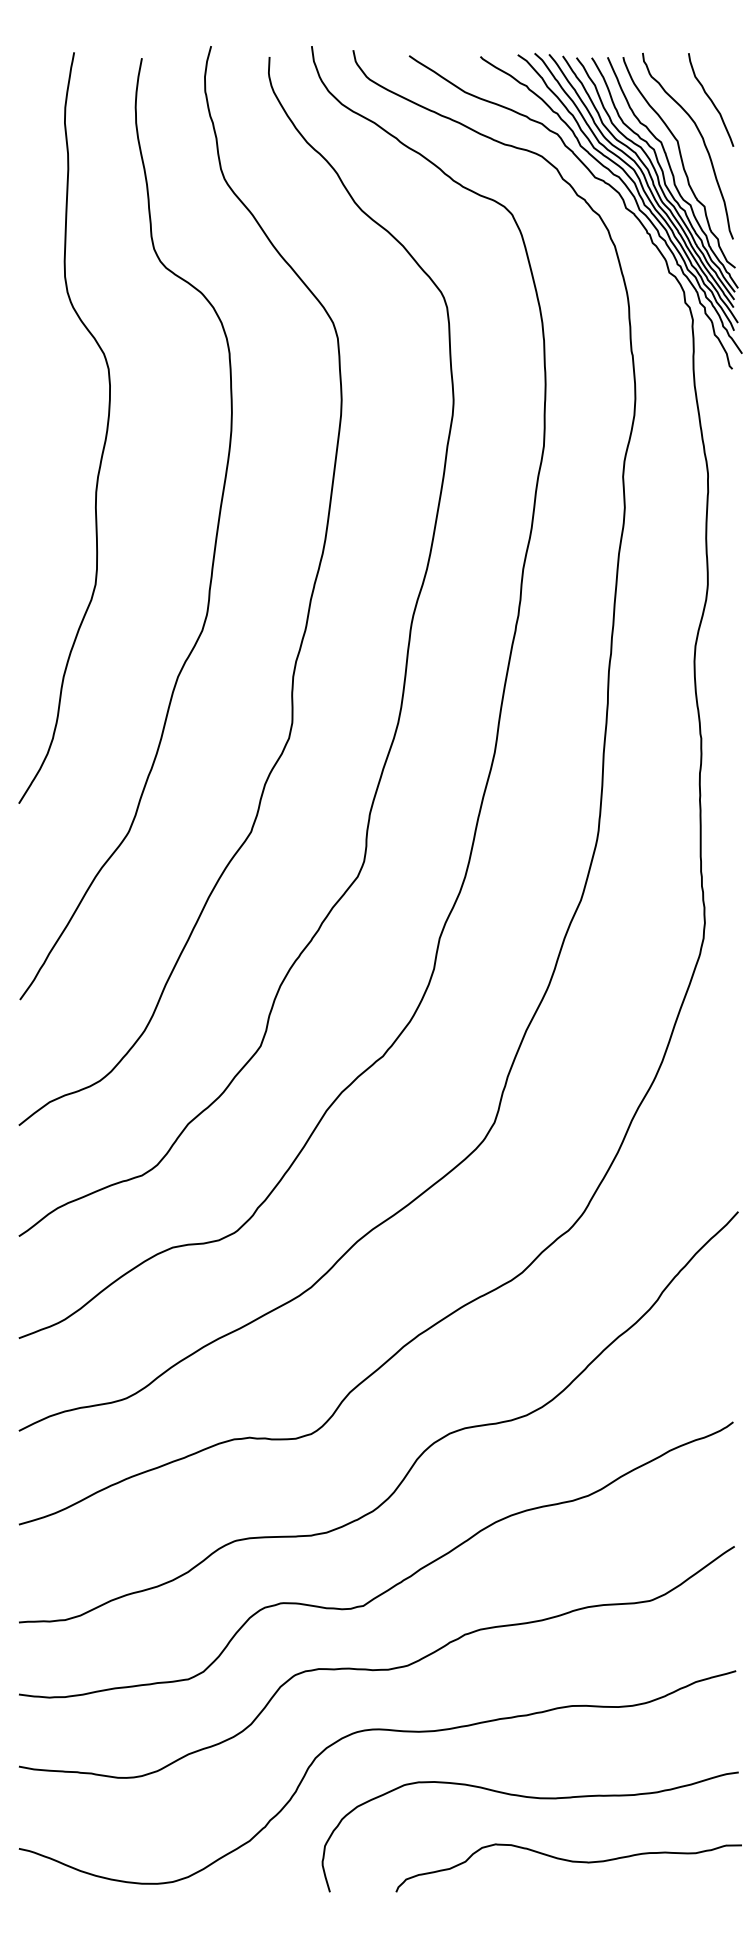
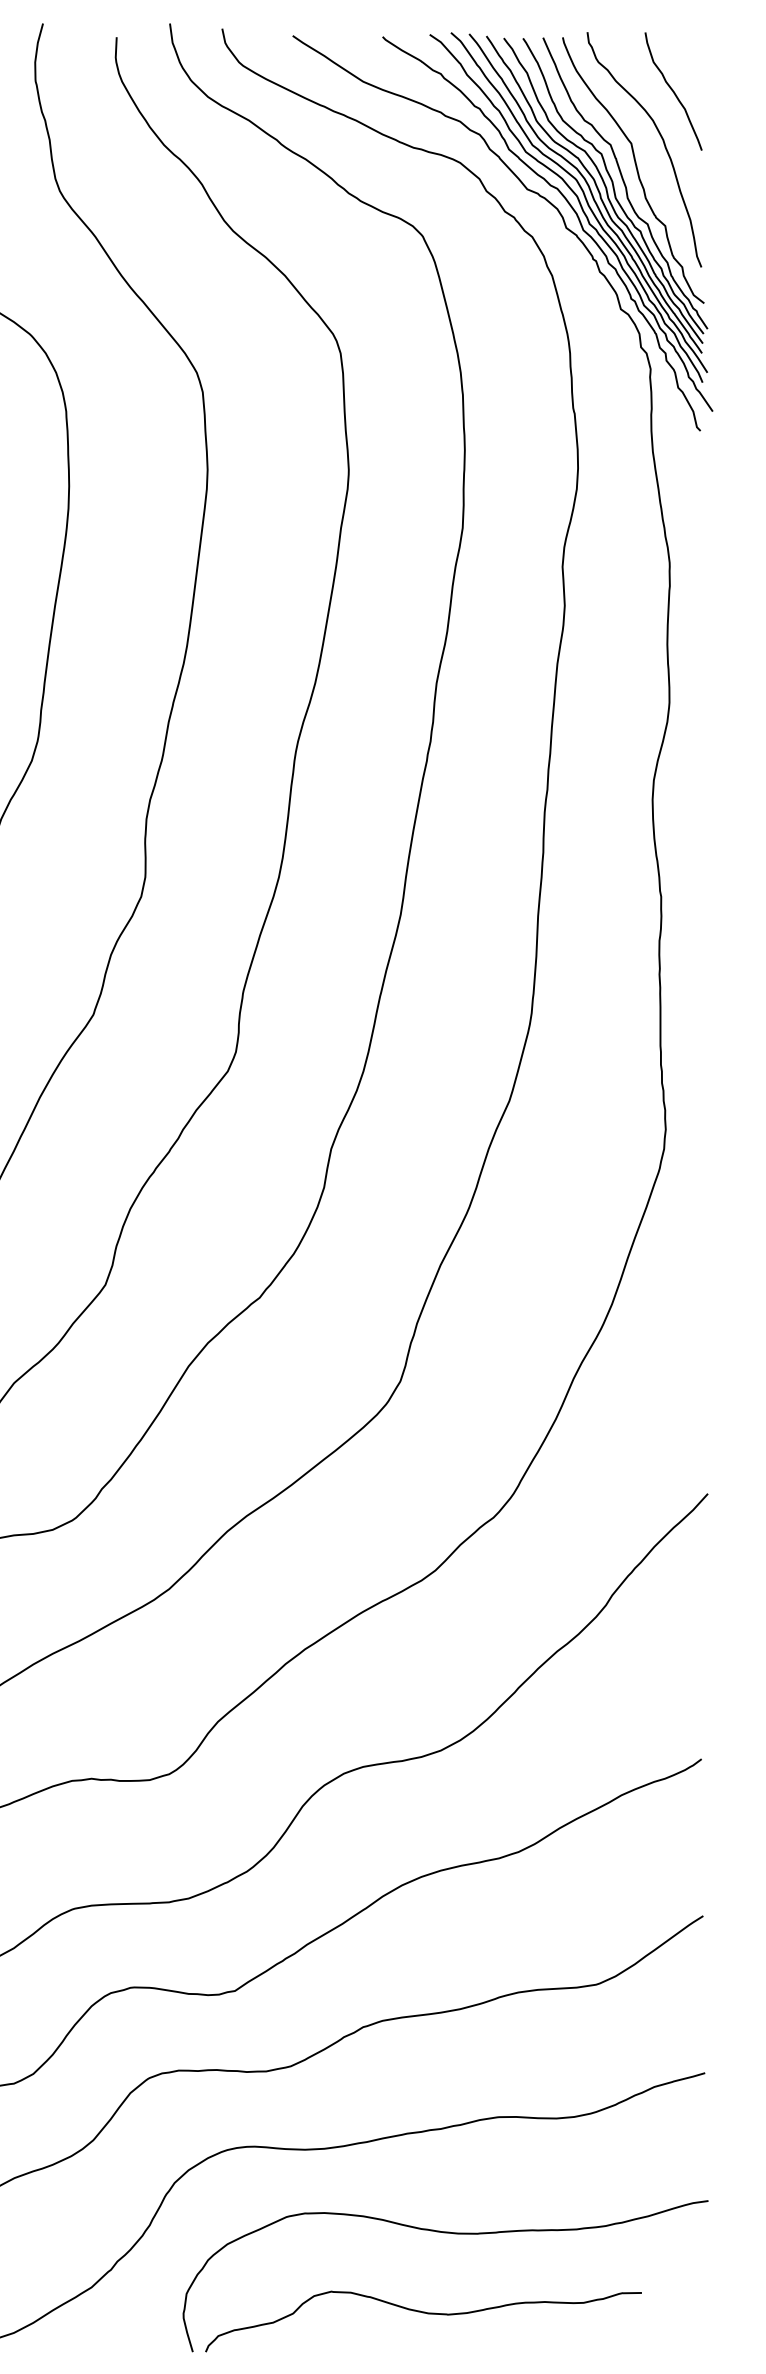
curve: (571, 1862) -> (426, 2314), moved

